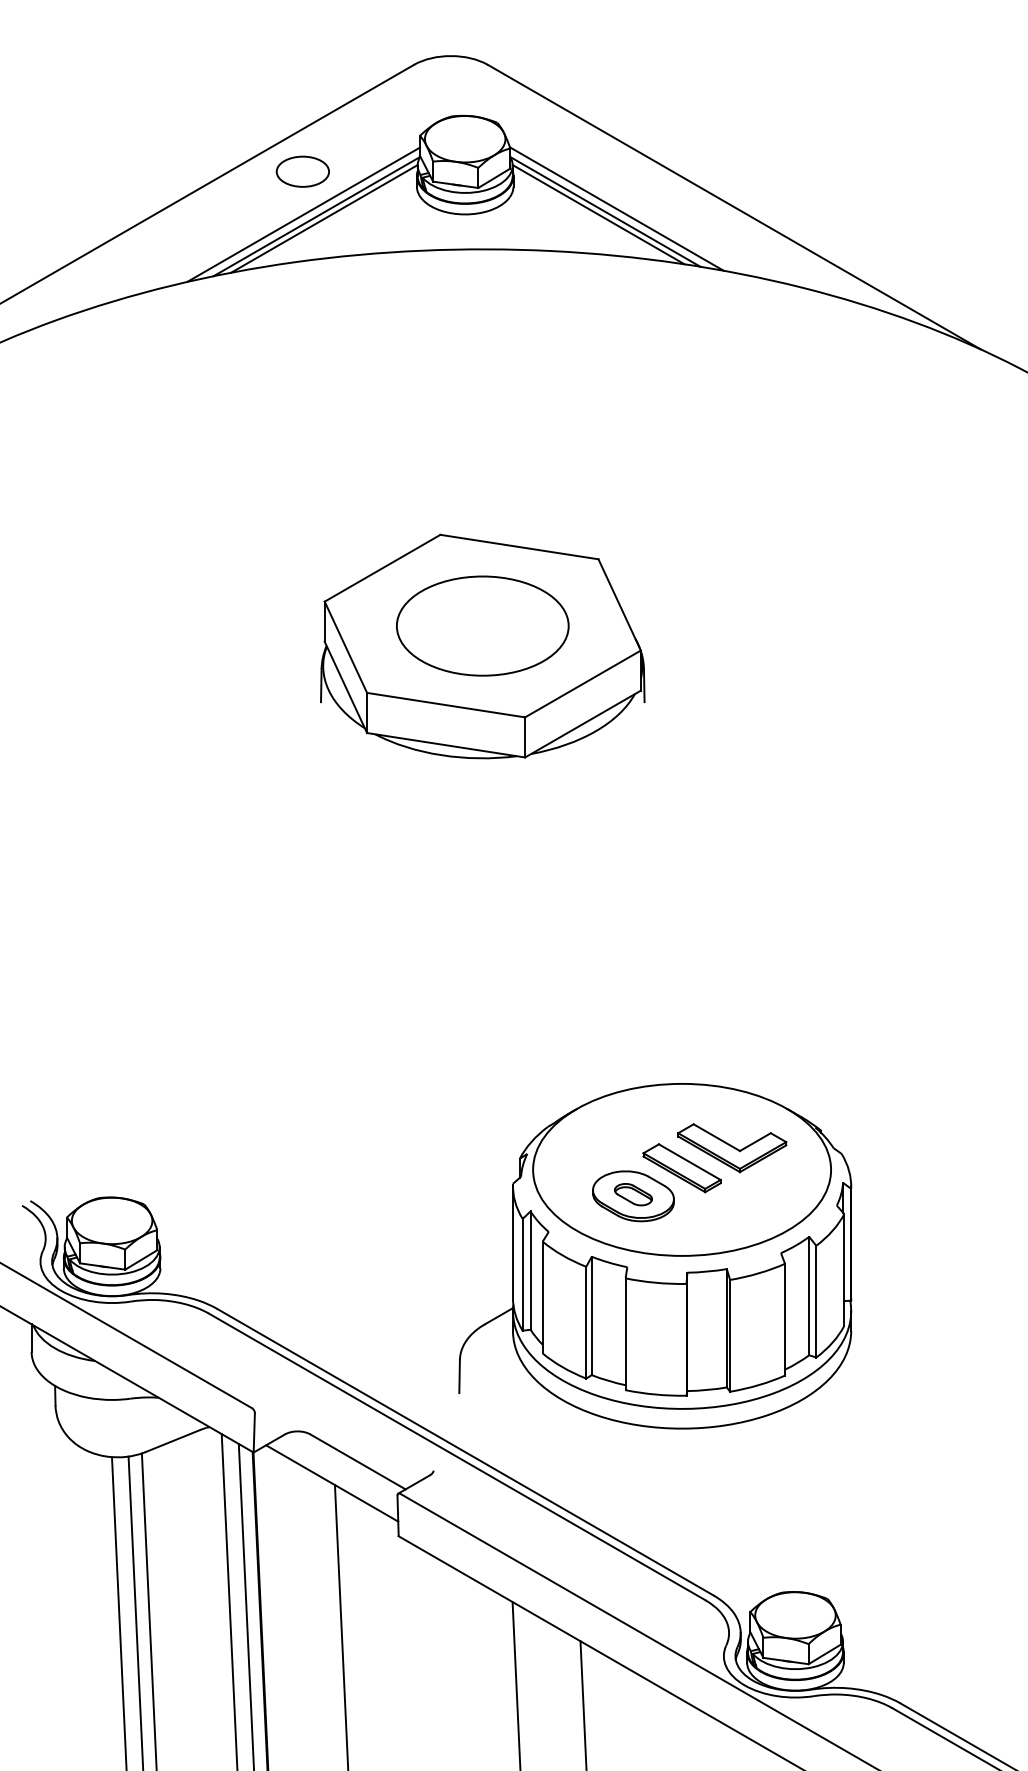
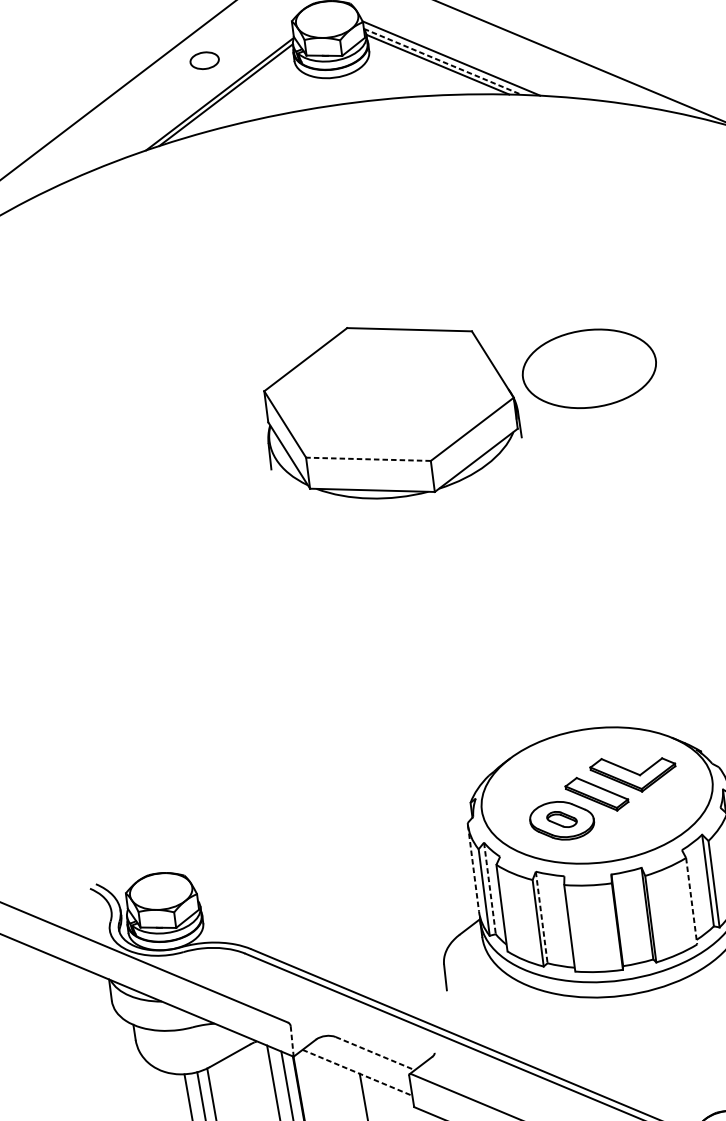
part: (302, 171) -> (204, 60), size x0.7
line: (605, 211) -> (442, 61), solid -> dashed
line: (303, 214) -> (209, 93), removed
part: (482, 625) -> (589, 368), moved
line: (446, 705) -> (368, 459), solid -> dashed
line: (512, 1242) -> (473, 868), solid -> dashed
line: (530, 1271) -> (489, 889), solid -> dashed
line: (591, 1316) -> (541, 917), solid -> dashed
line: (785, 1319) -> (691, 901), solid -> dashed
line: (254, 1433) -> (292, 1041), solid -> dashed
line: (358, 1461) -> (375, 1053), solid -> dashed
line: (332, 1483) -> (357, 1072), solid -> dashed

